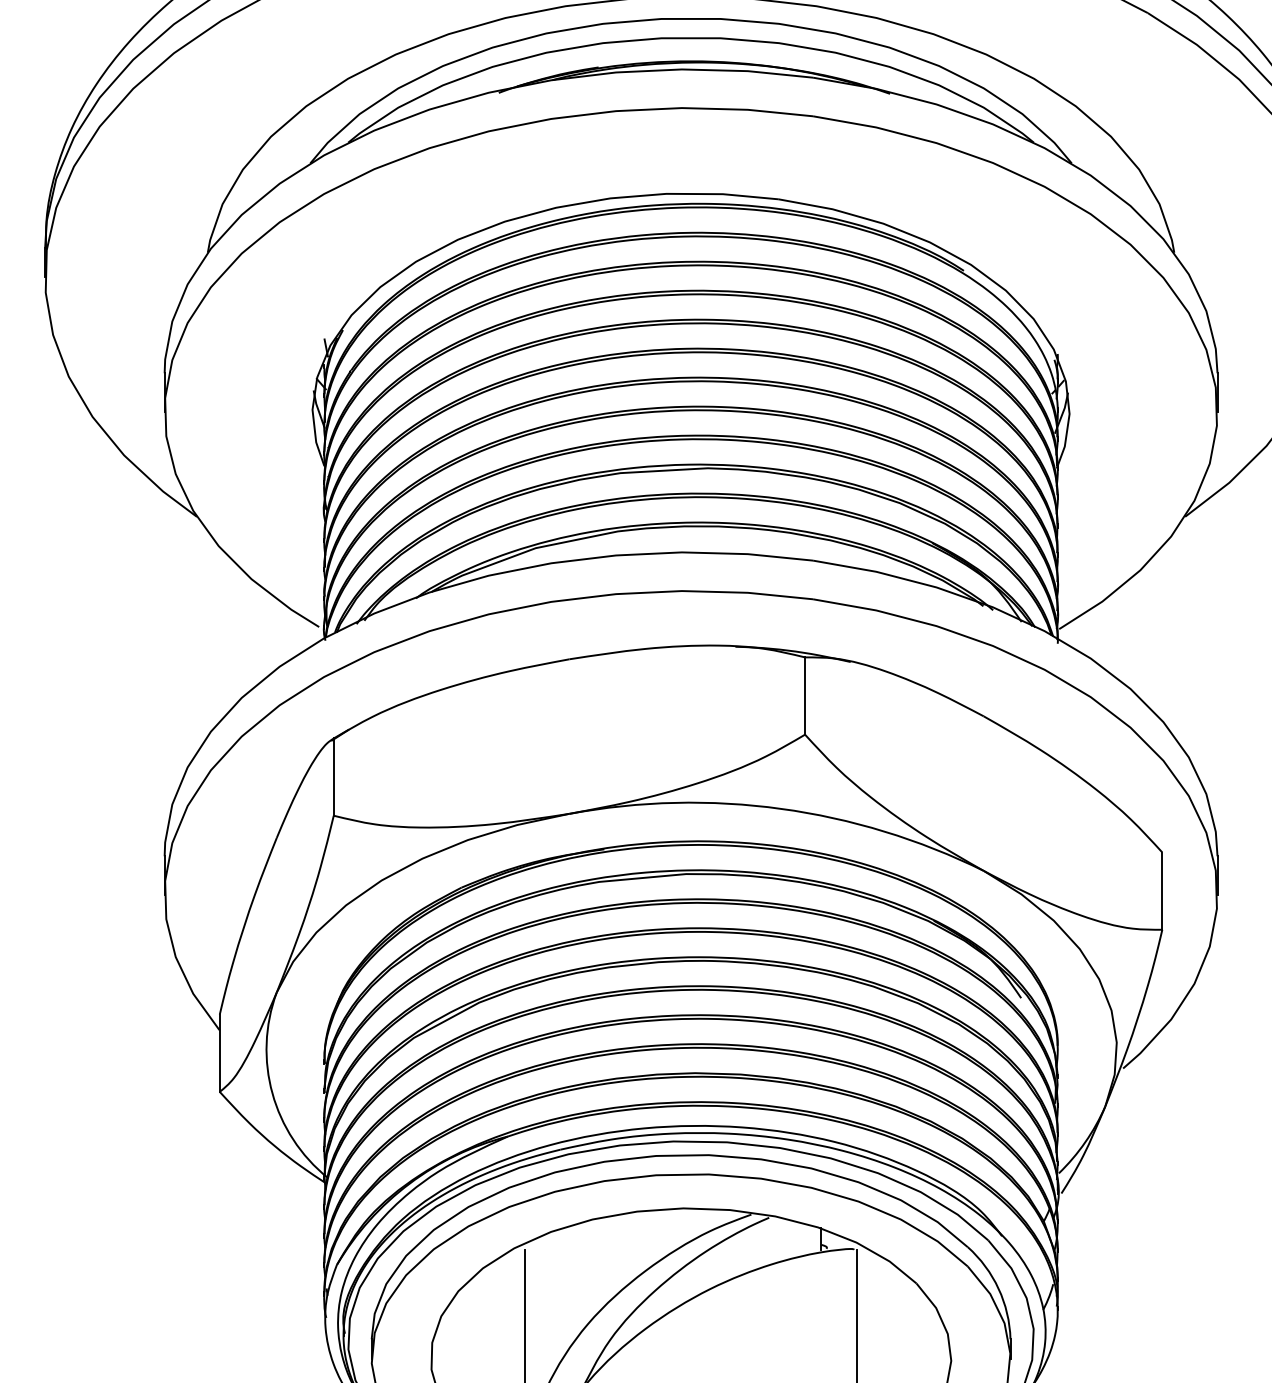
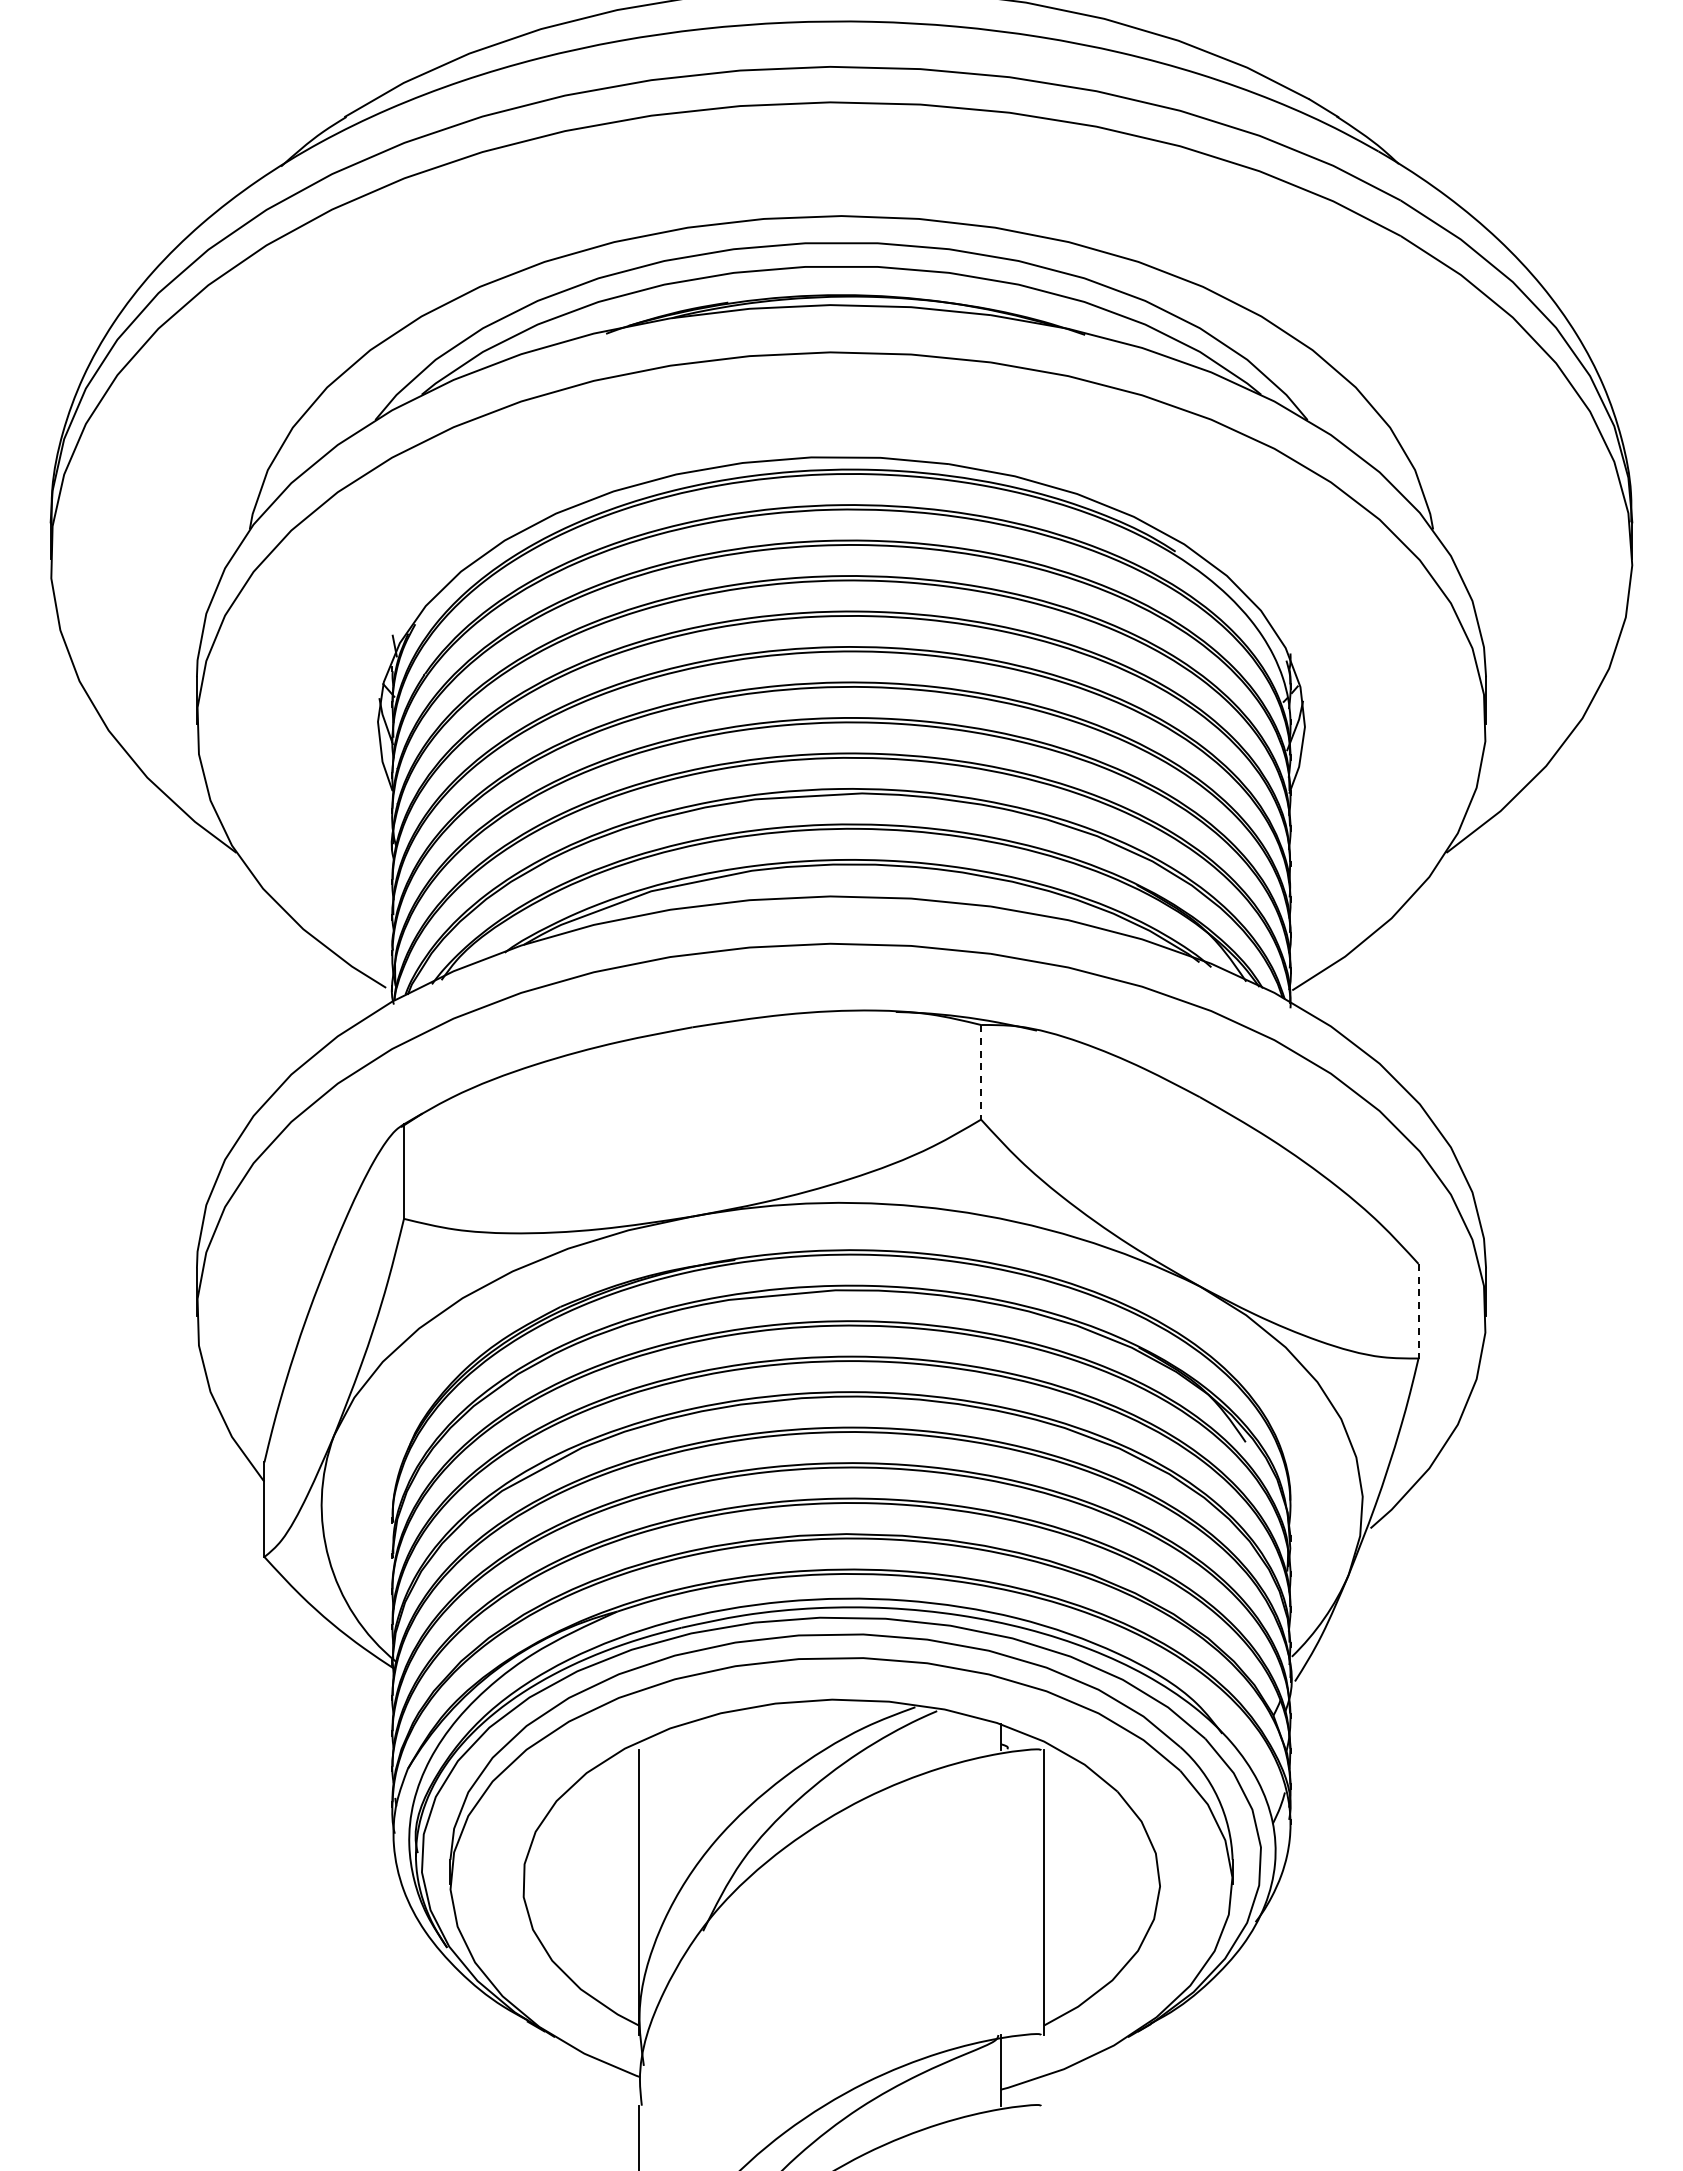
line: (805, 696) -> (981, 1072), solid -> dashed
line: (1162, 891) -> (1418, 1311), solid -> dashed

